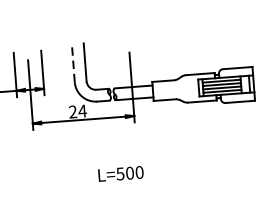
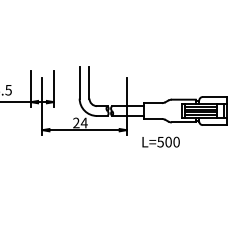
line: (73, 62) -> (79, 82), dashed -> solid
text: (120, 173) -> (160, 141), moved

